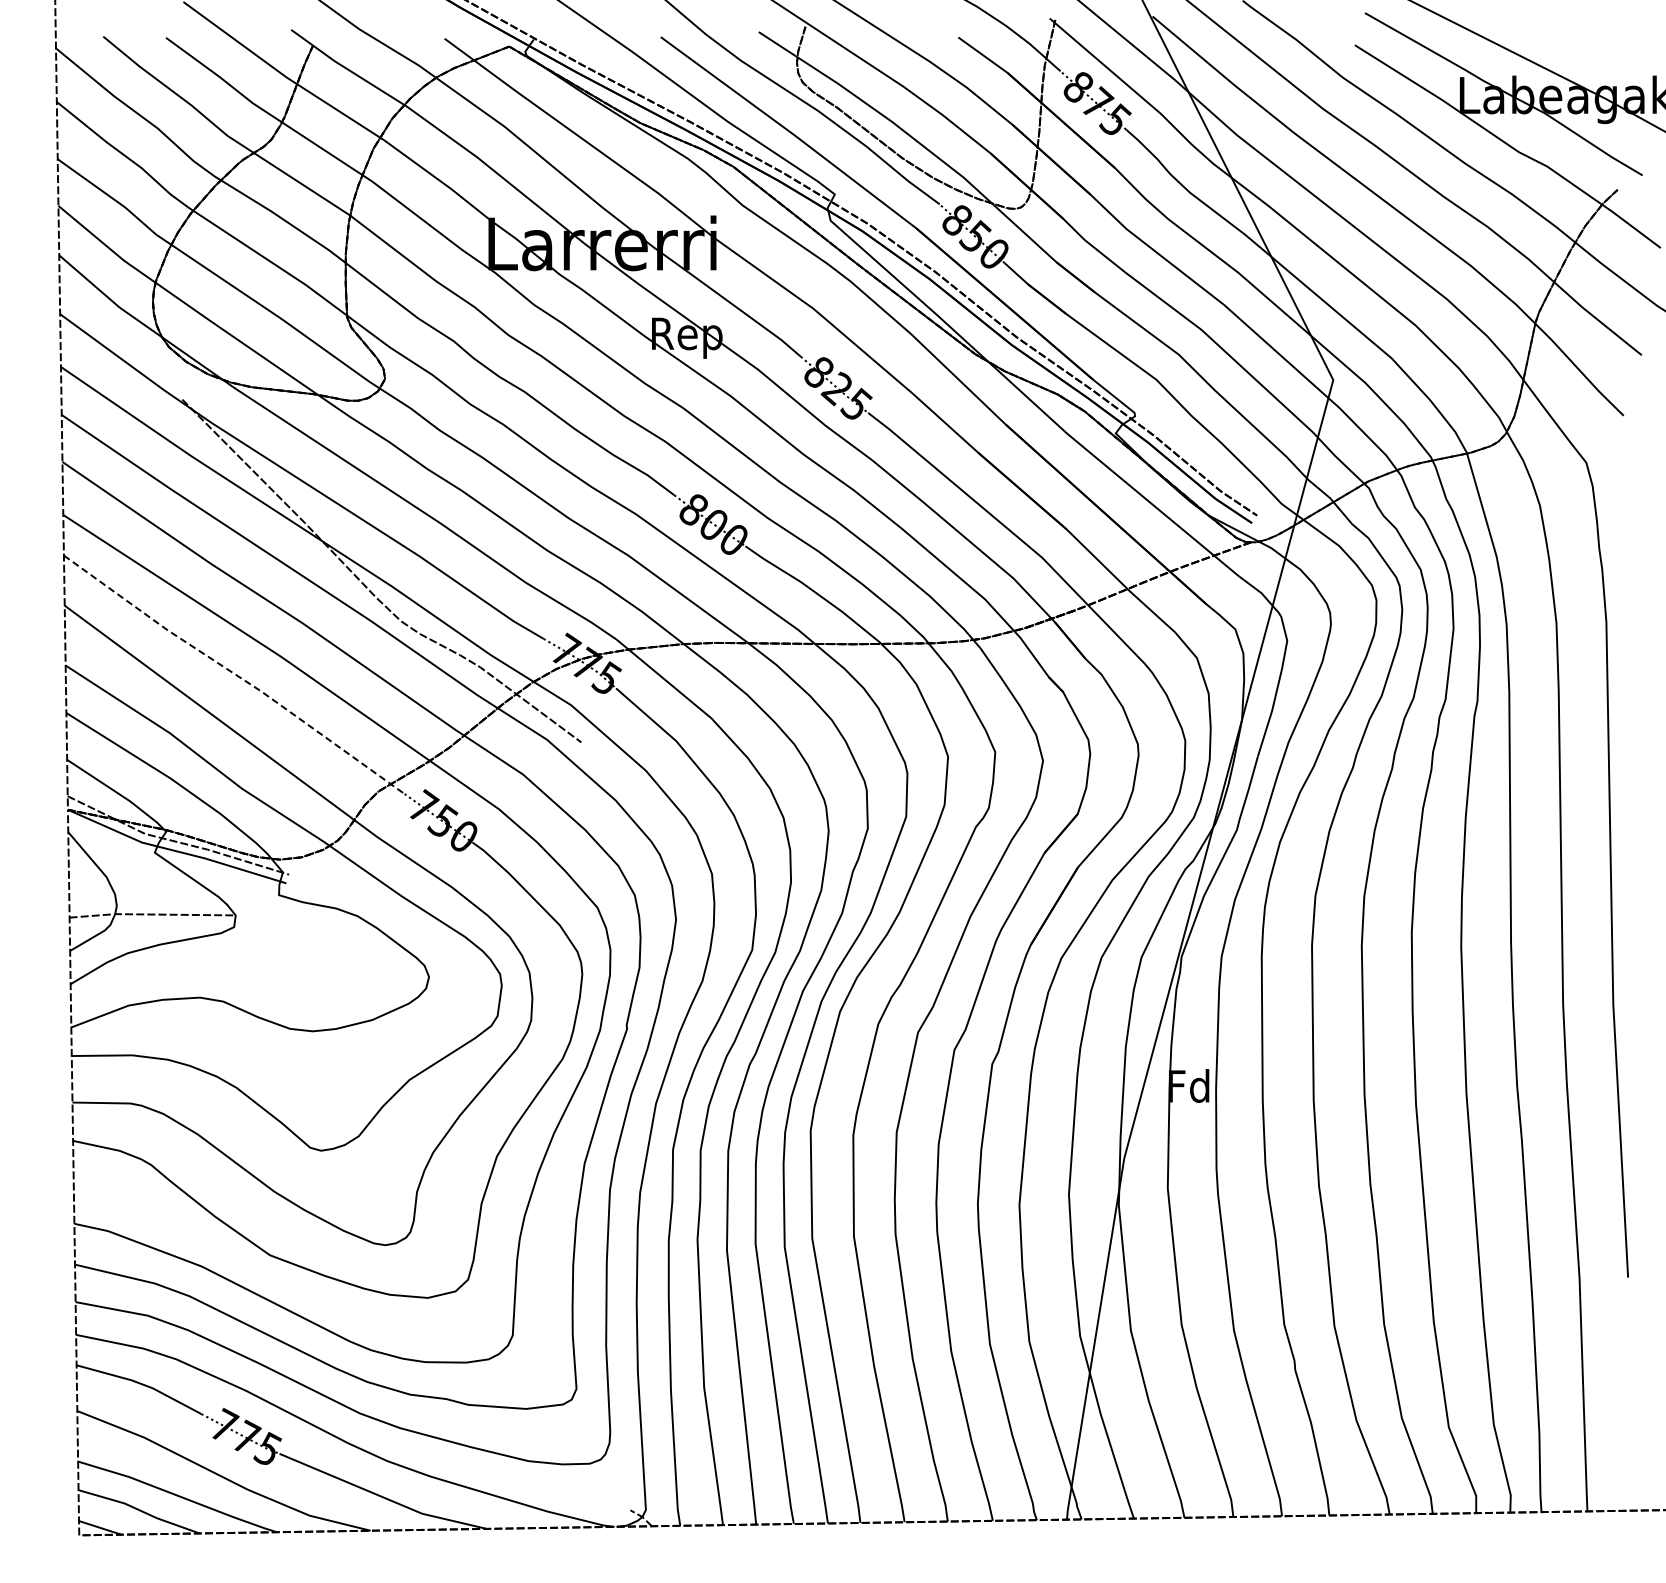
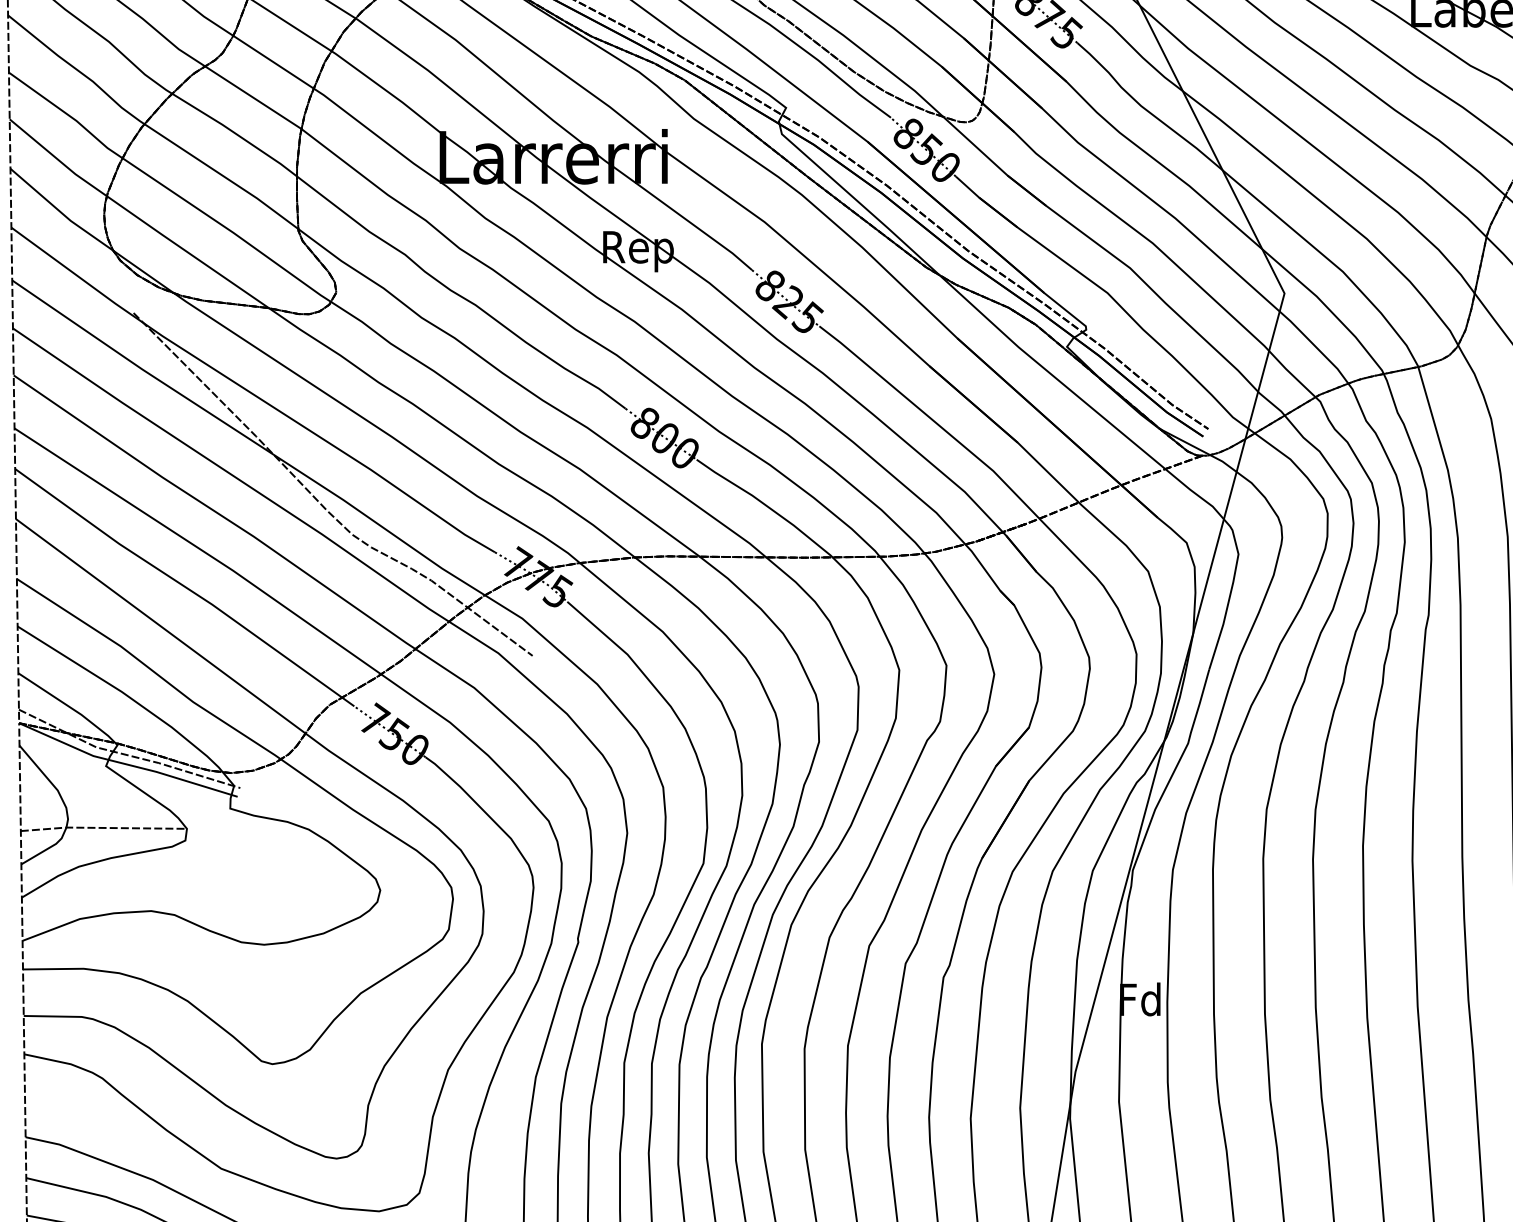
line: (233, 673) -> (184, 586), dashed -> solid

